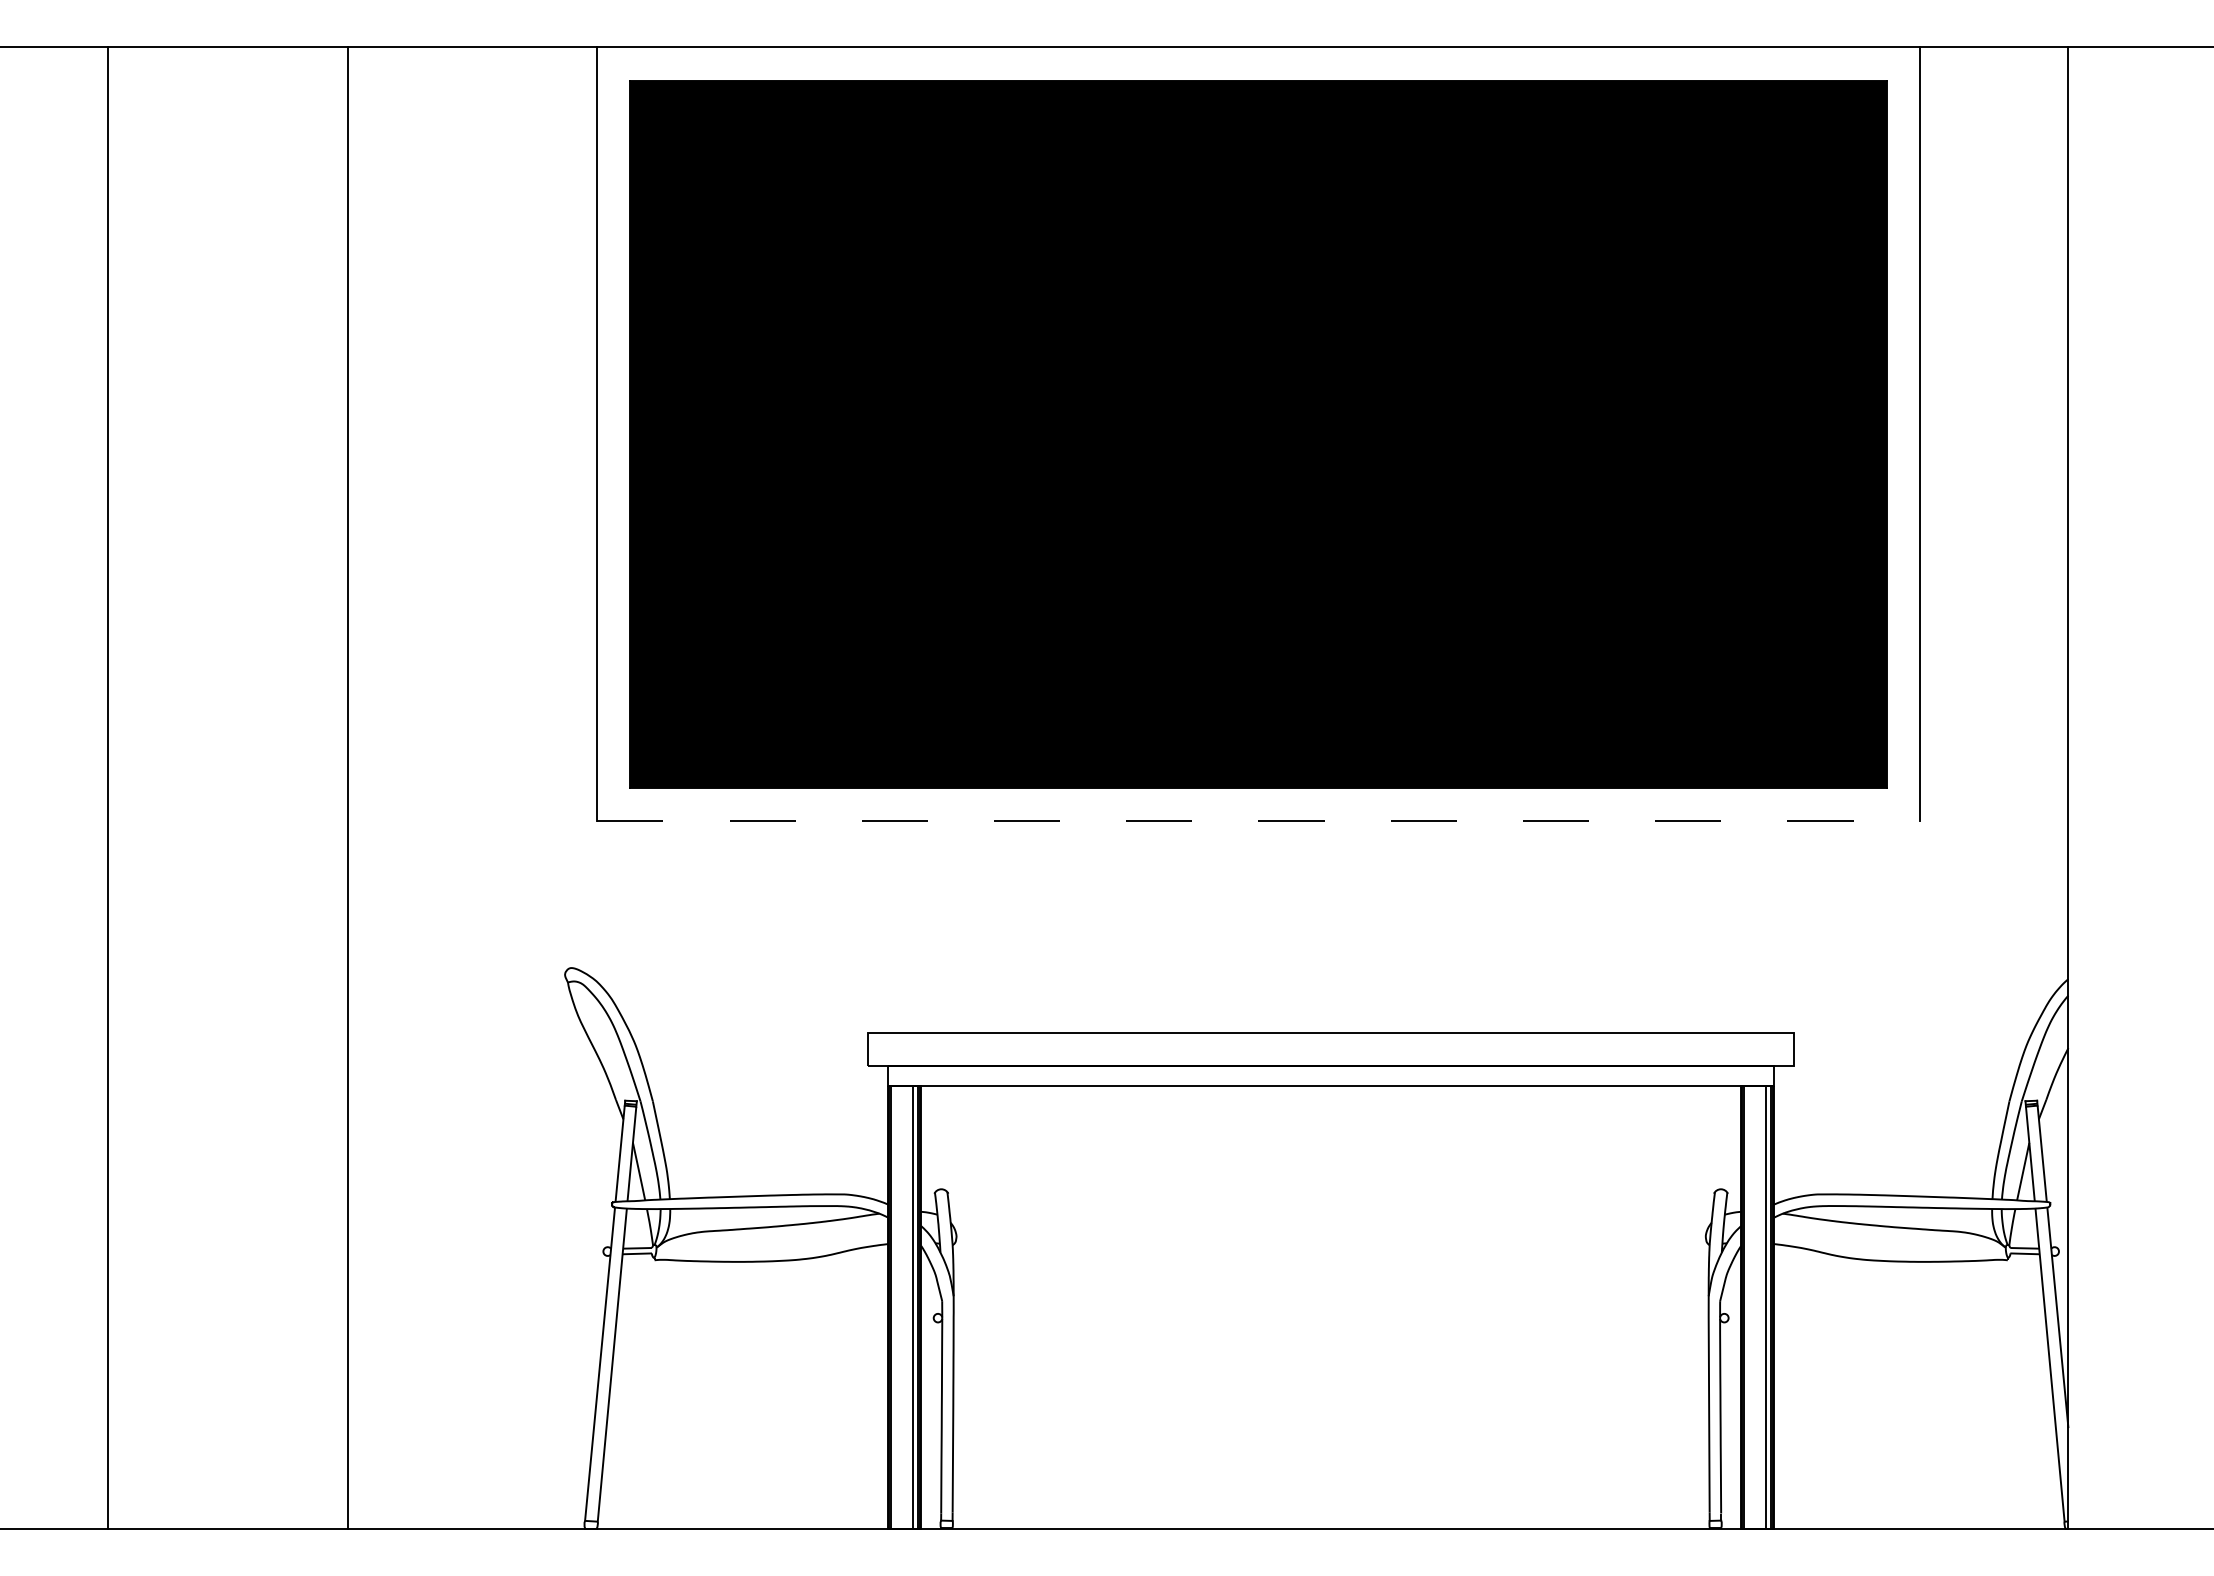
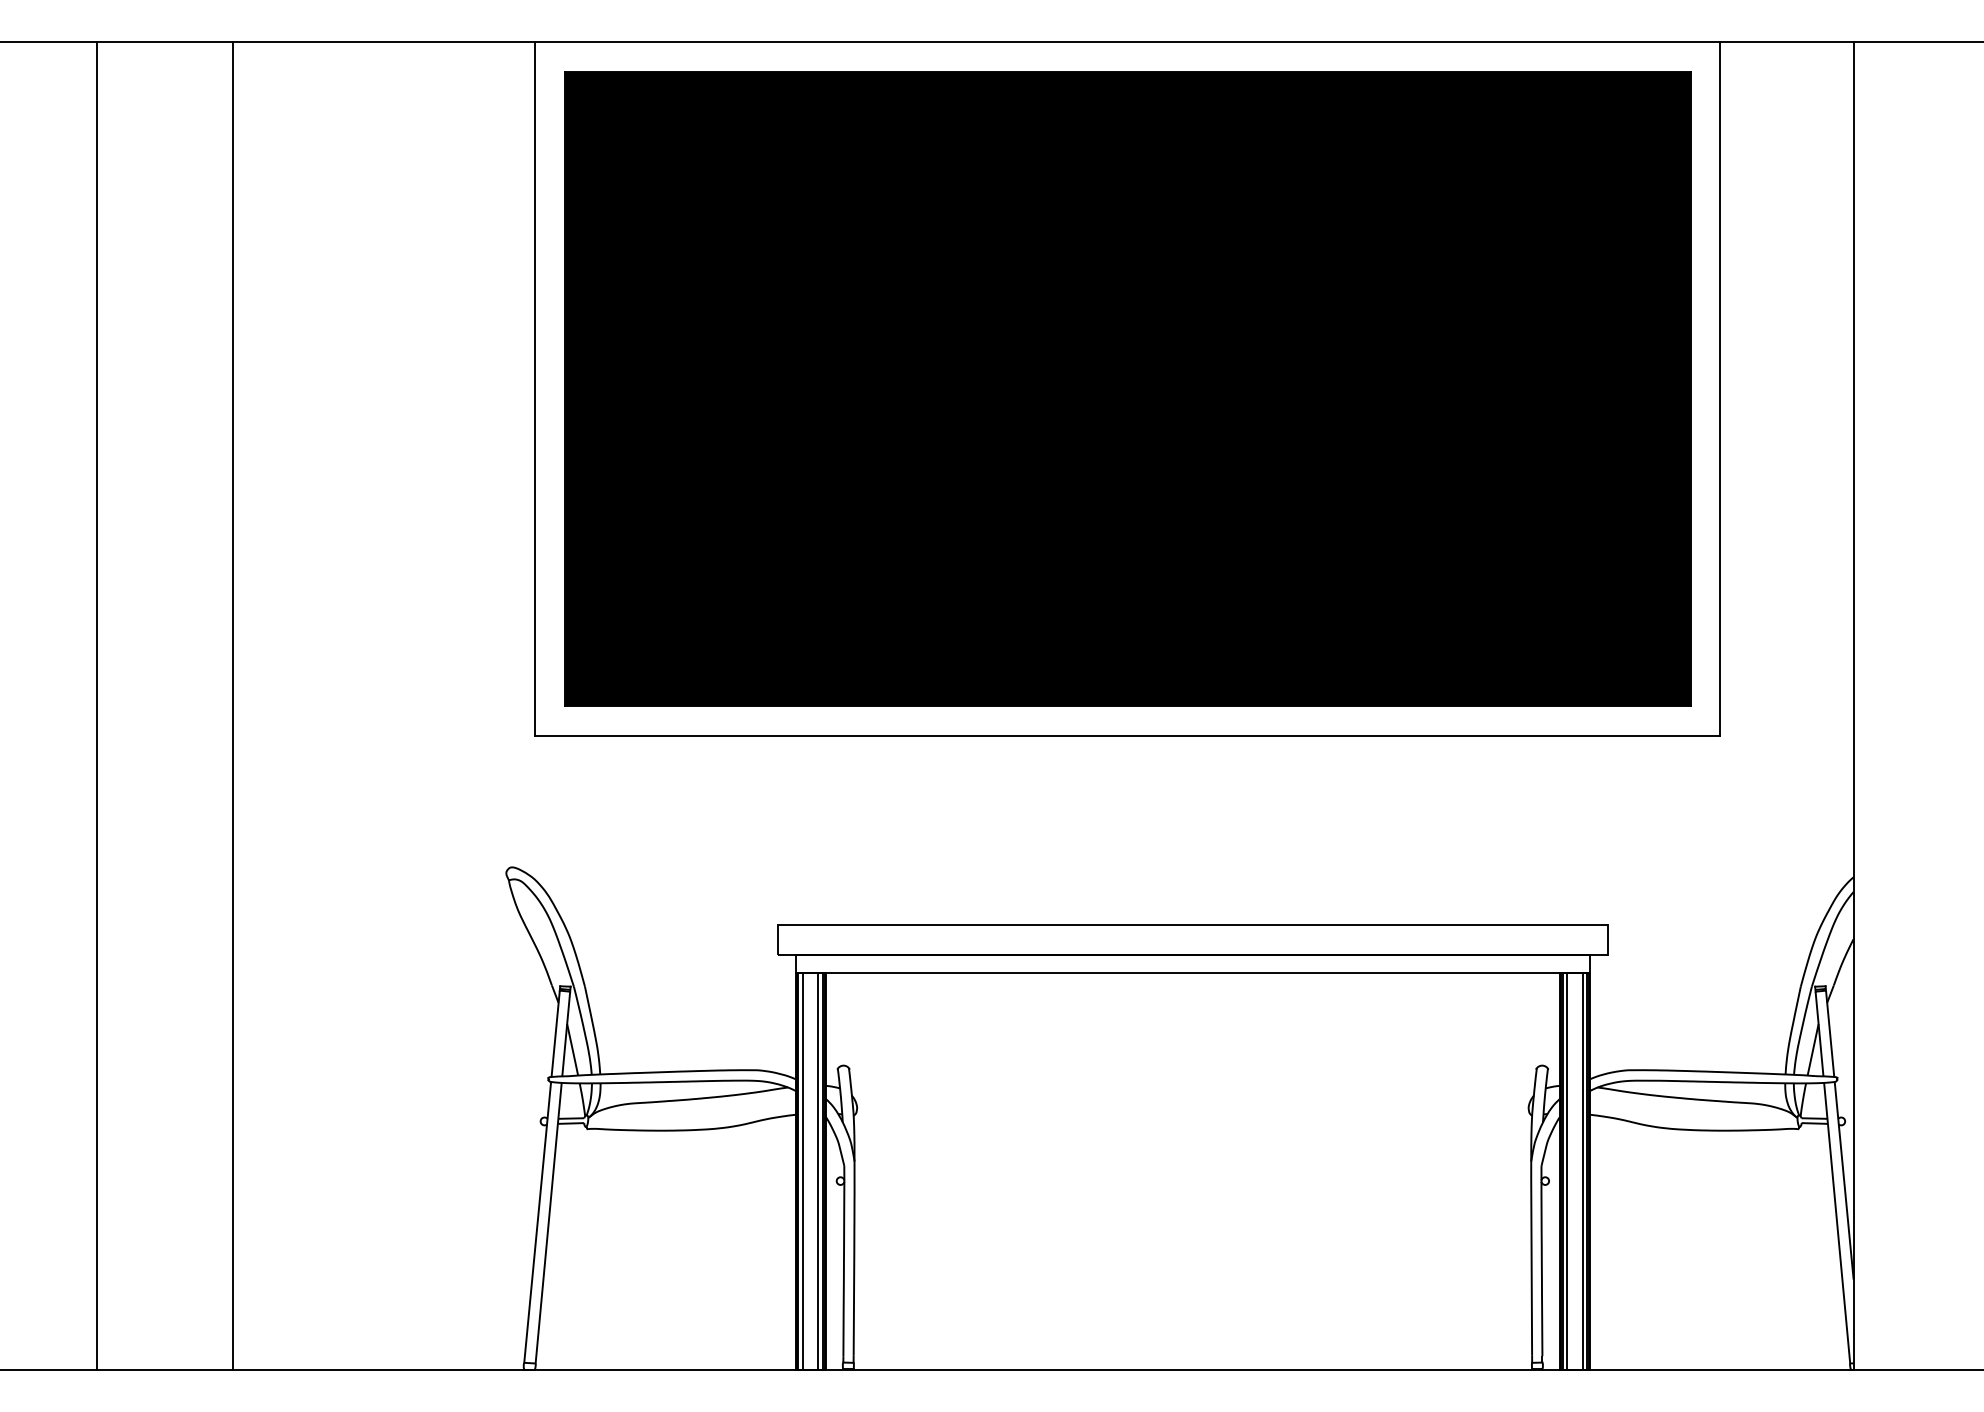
line: (348, 787) -> (233, 705), moved
line: (1258, 821) -> (1127, 736), dashed -> solid
line: (896, 1306) -> (803, 1170), added
line: (1749, 1306) -> (1567, 1170), added

